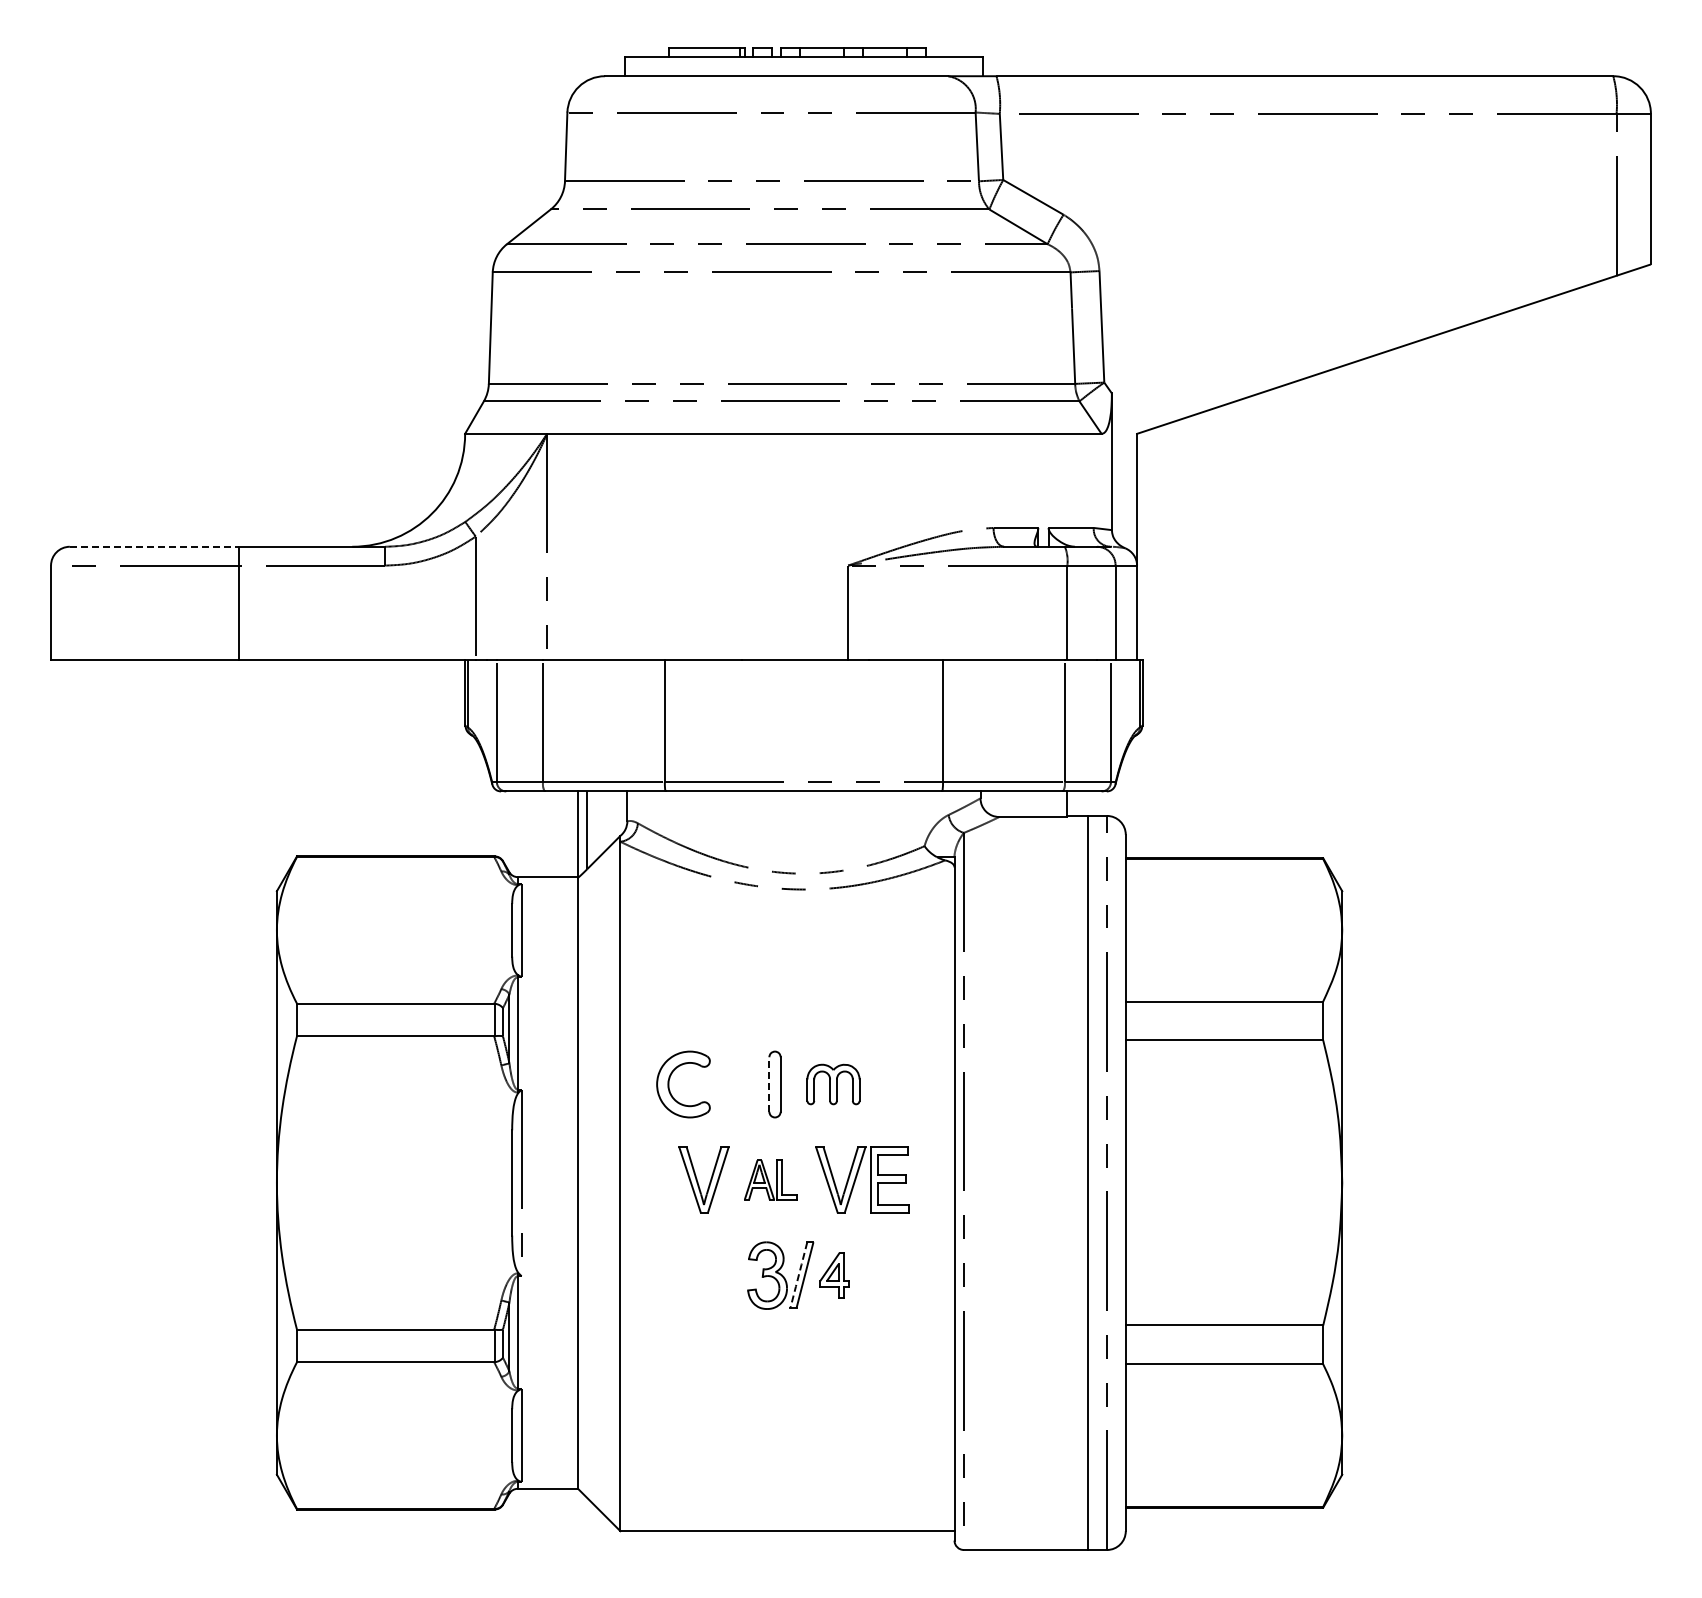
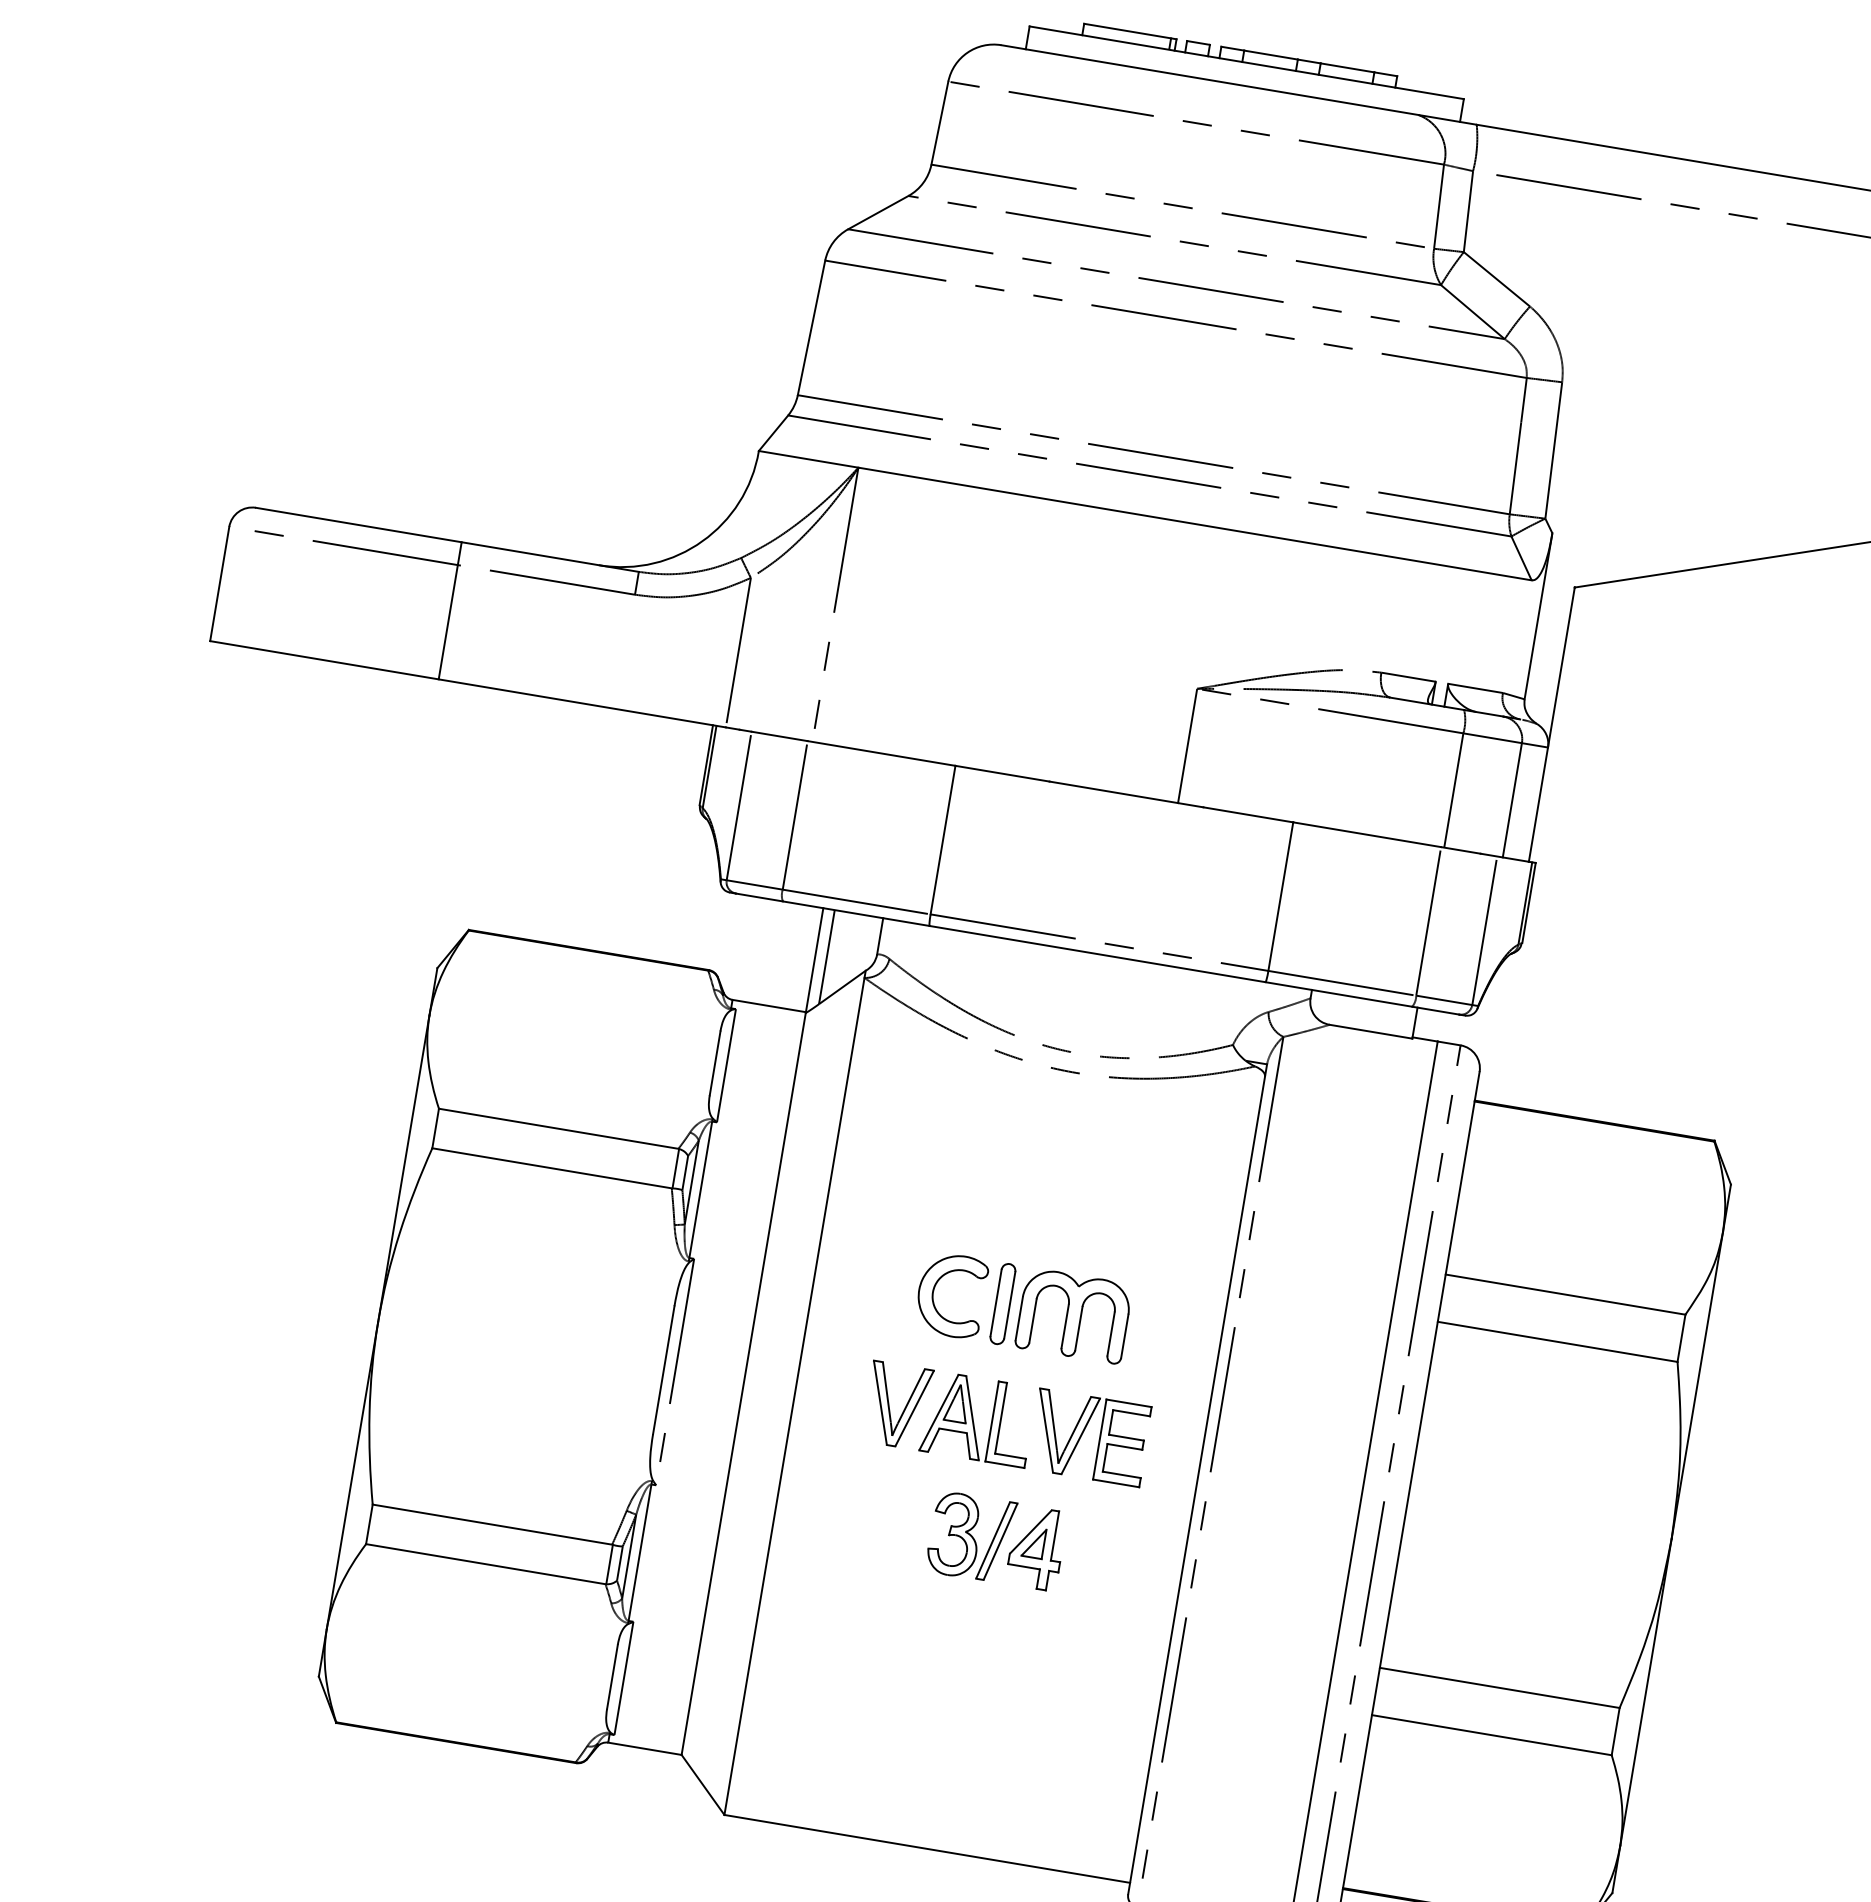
line: (154, 546) -> (358, 524), dashed -> solid
part: (669, 1084) -> (934, 1292), moved
line: (769, 1084) -> (996, 1302), dashed -> solid
part: (833, 1084) -> (1073, 1315), size x1.67
part: (770, 1179) -> (978, 1418), size x1.67
line: (798, 1275) -> (992, 1540), dashed -> solid
part: (834, 1275) -> (1036, 1548), size x1.43

